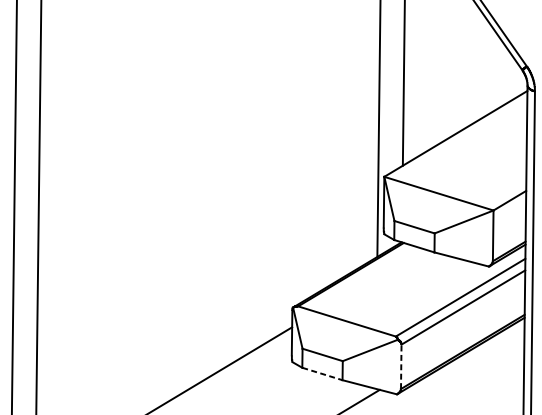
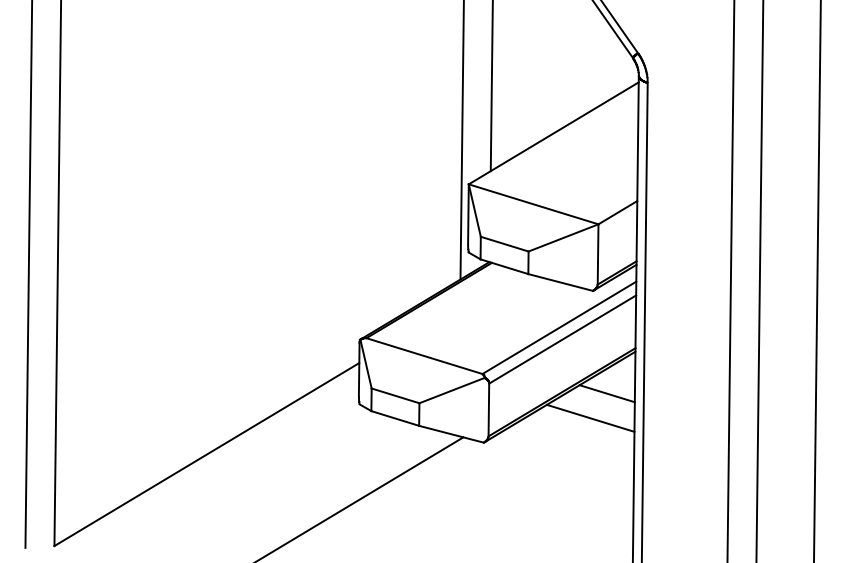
line: (500, 352) -> (606, 393), added
line: (400, 366) -> (488, 409), dashed -> solid
line: (486, 373) -> (590, 417), added
line: (322, 374) -> (395, 418), dashed -> solid

